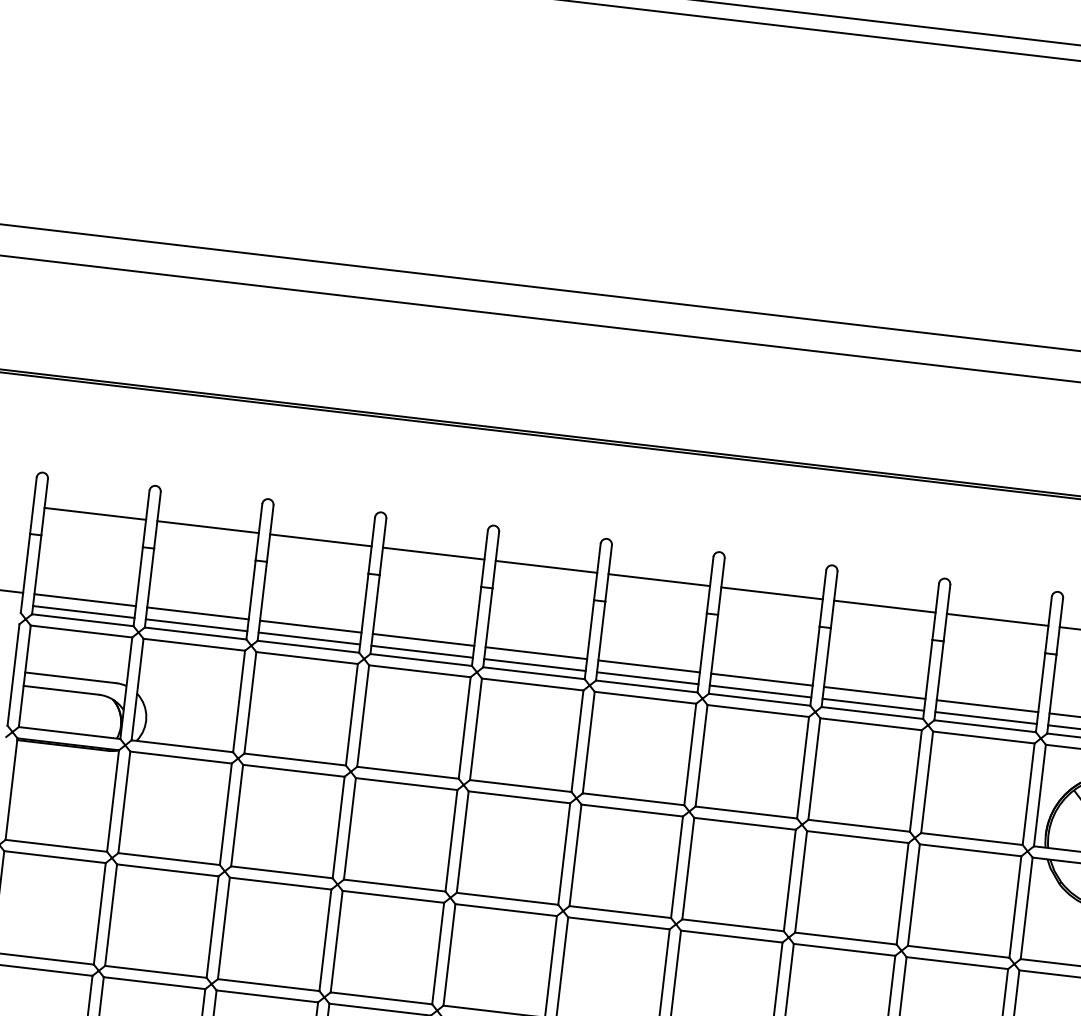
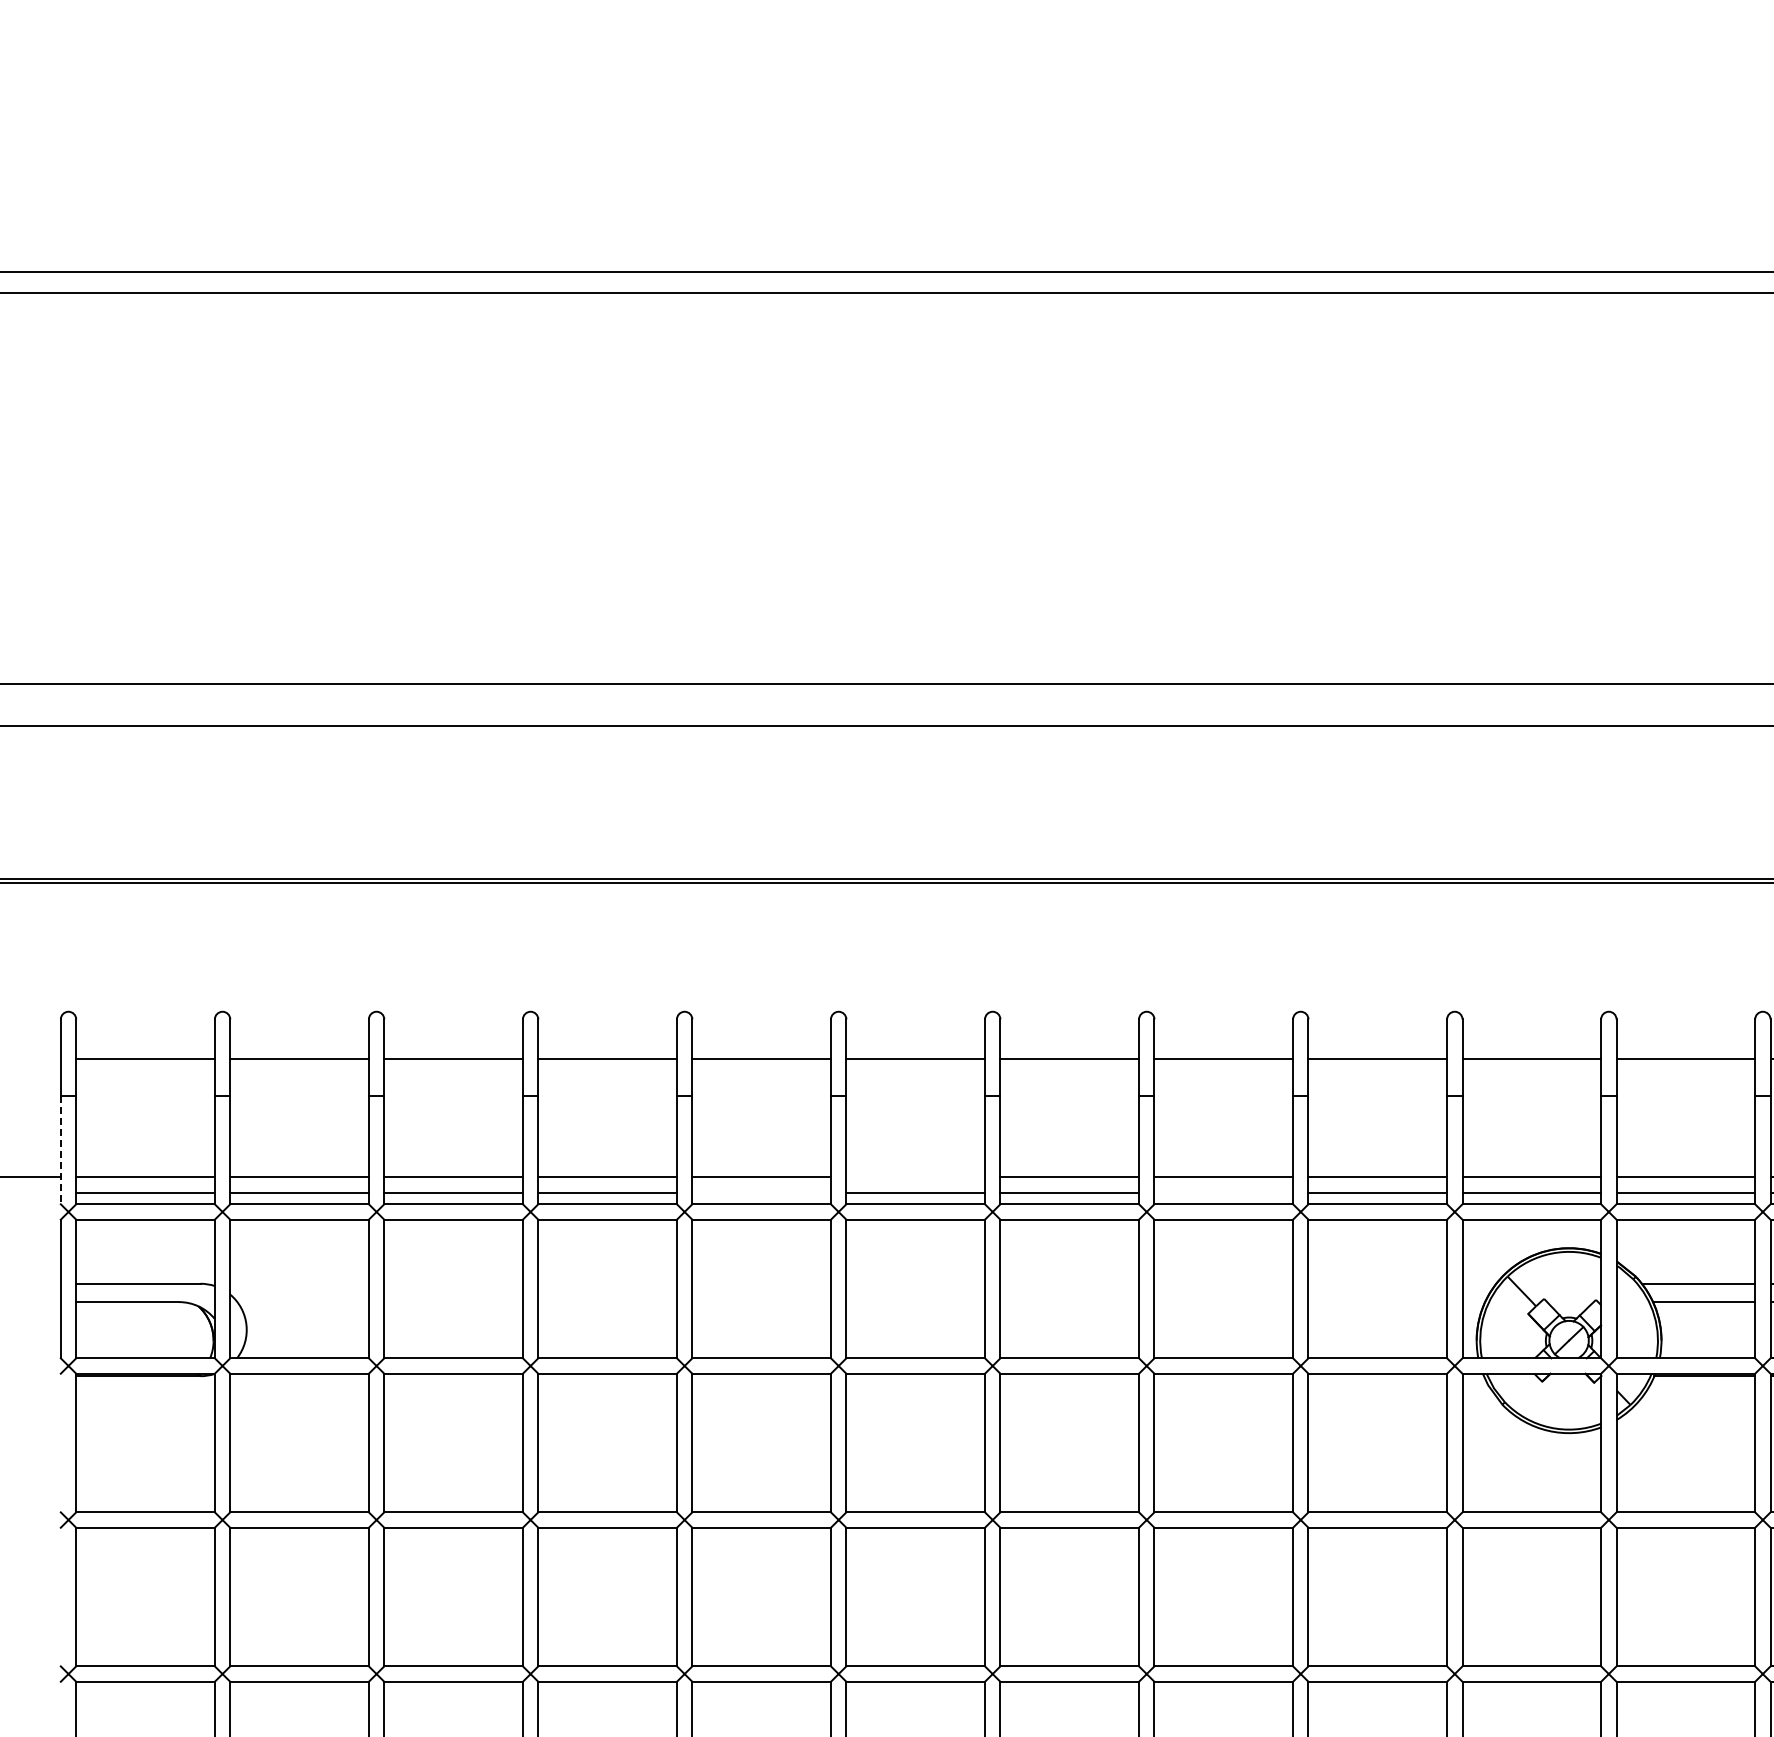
line: (25, 573) -> (60, 1150), solid -> dashed
line: (534, 665) -> (761, 1193), removed
line: (649, 666) -> (915, 1176), removed
line: (873, 705) -> (1223, 1193), removed

